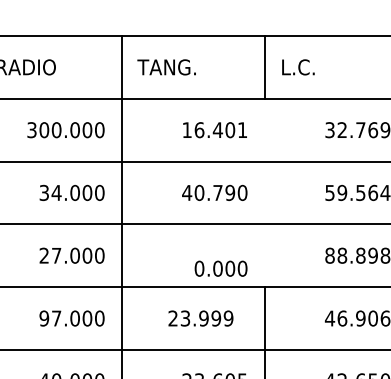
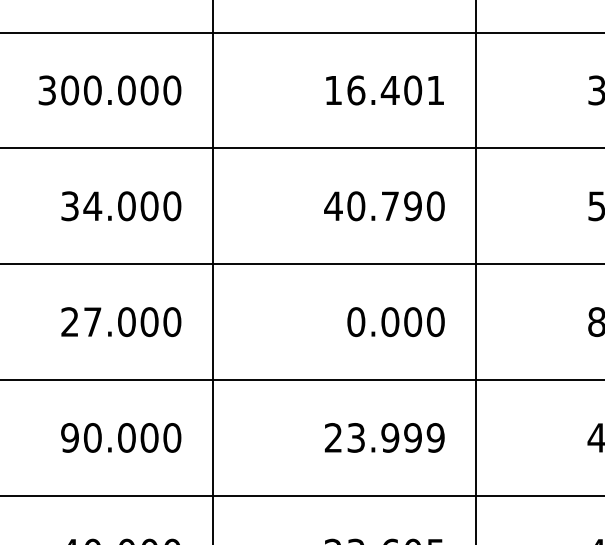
line: (264, 192) -> (476, 205), added
text: (220, 268) -> (394, 321), moved
text: (56, 318) -> (92, 437), 97.000 -> 90.000
text: (200, 318) -> (383, 437), moved

